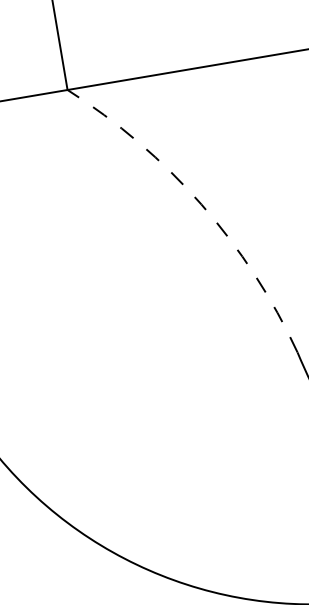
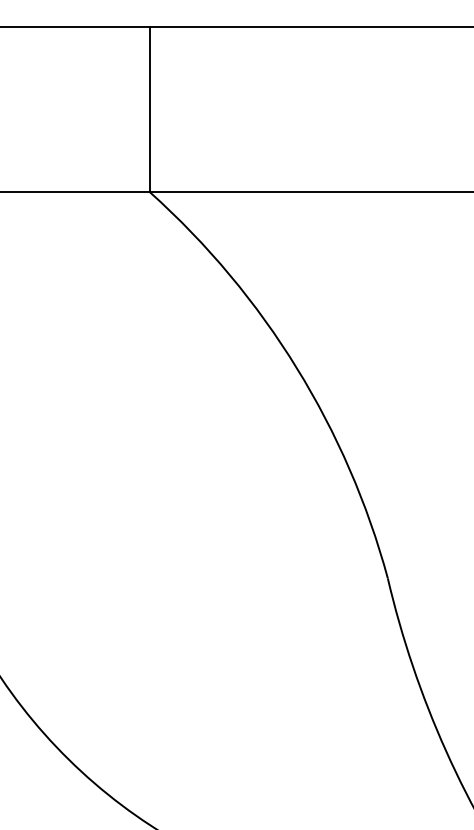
arc: (201, 204) -> (296, 368), dashed -> solid

